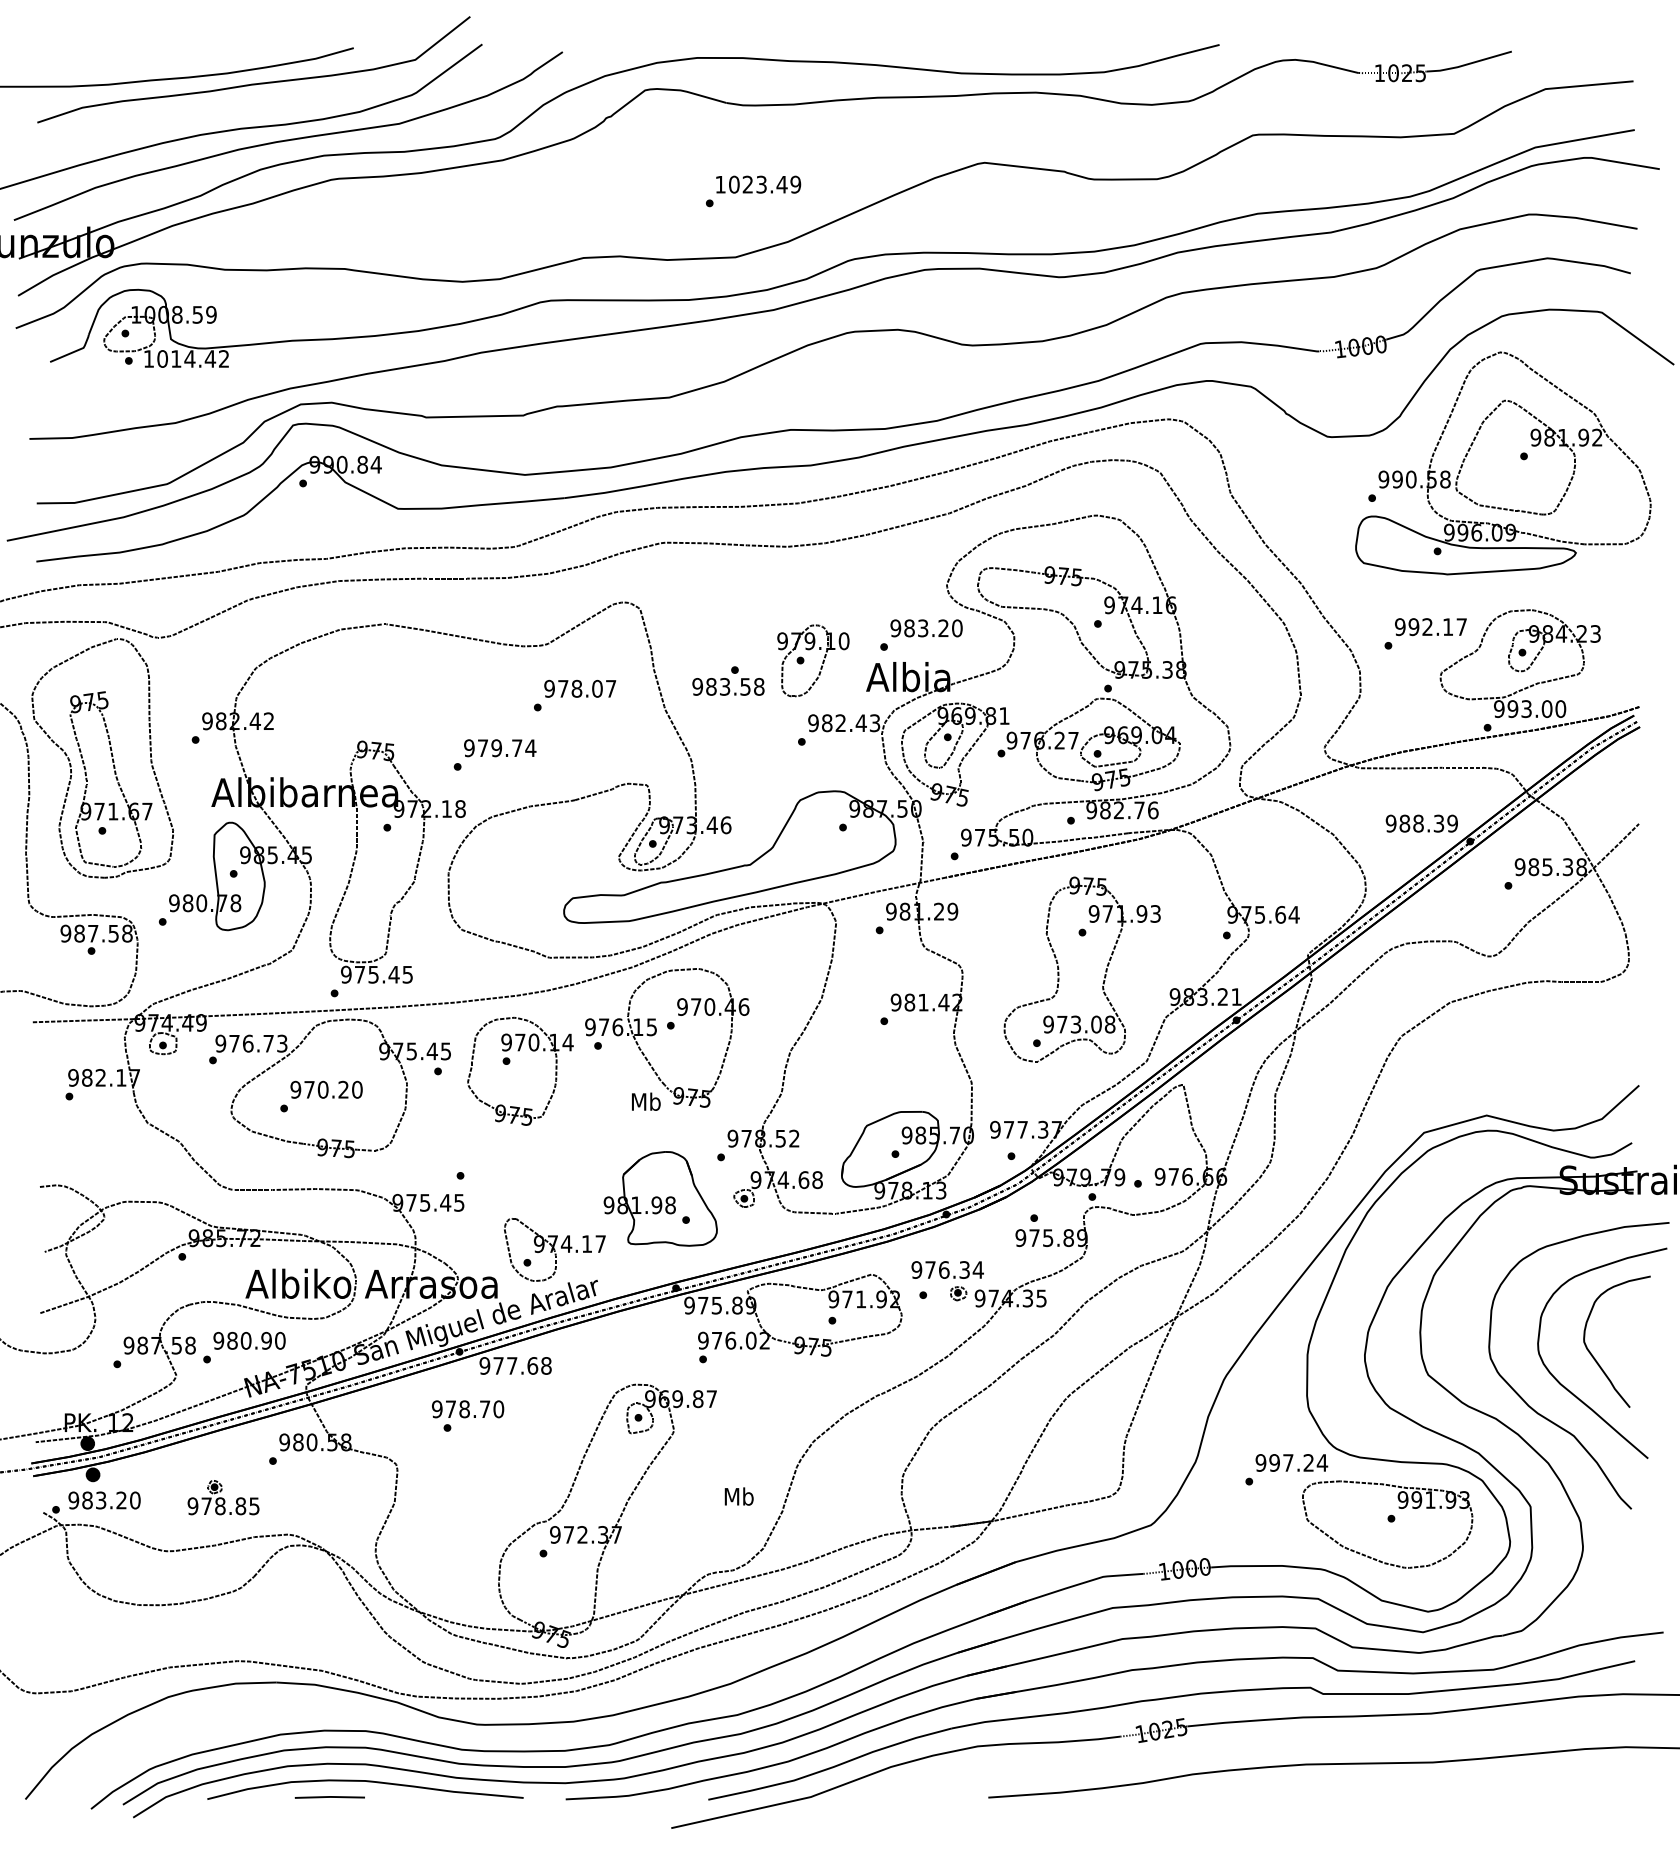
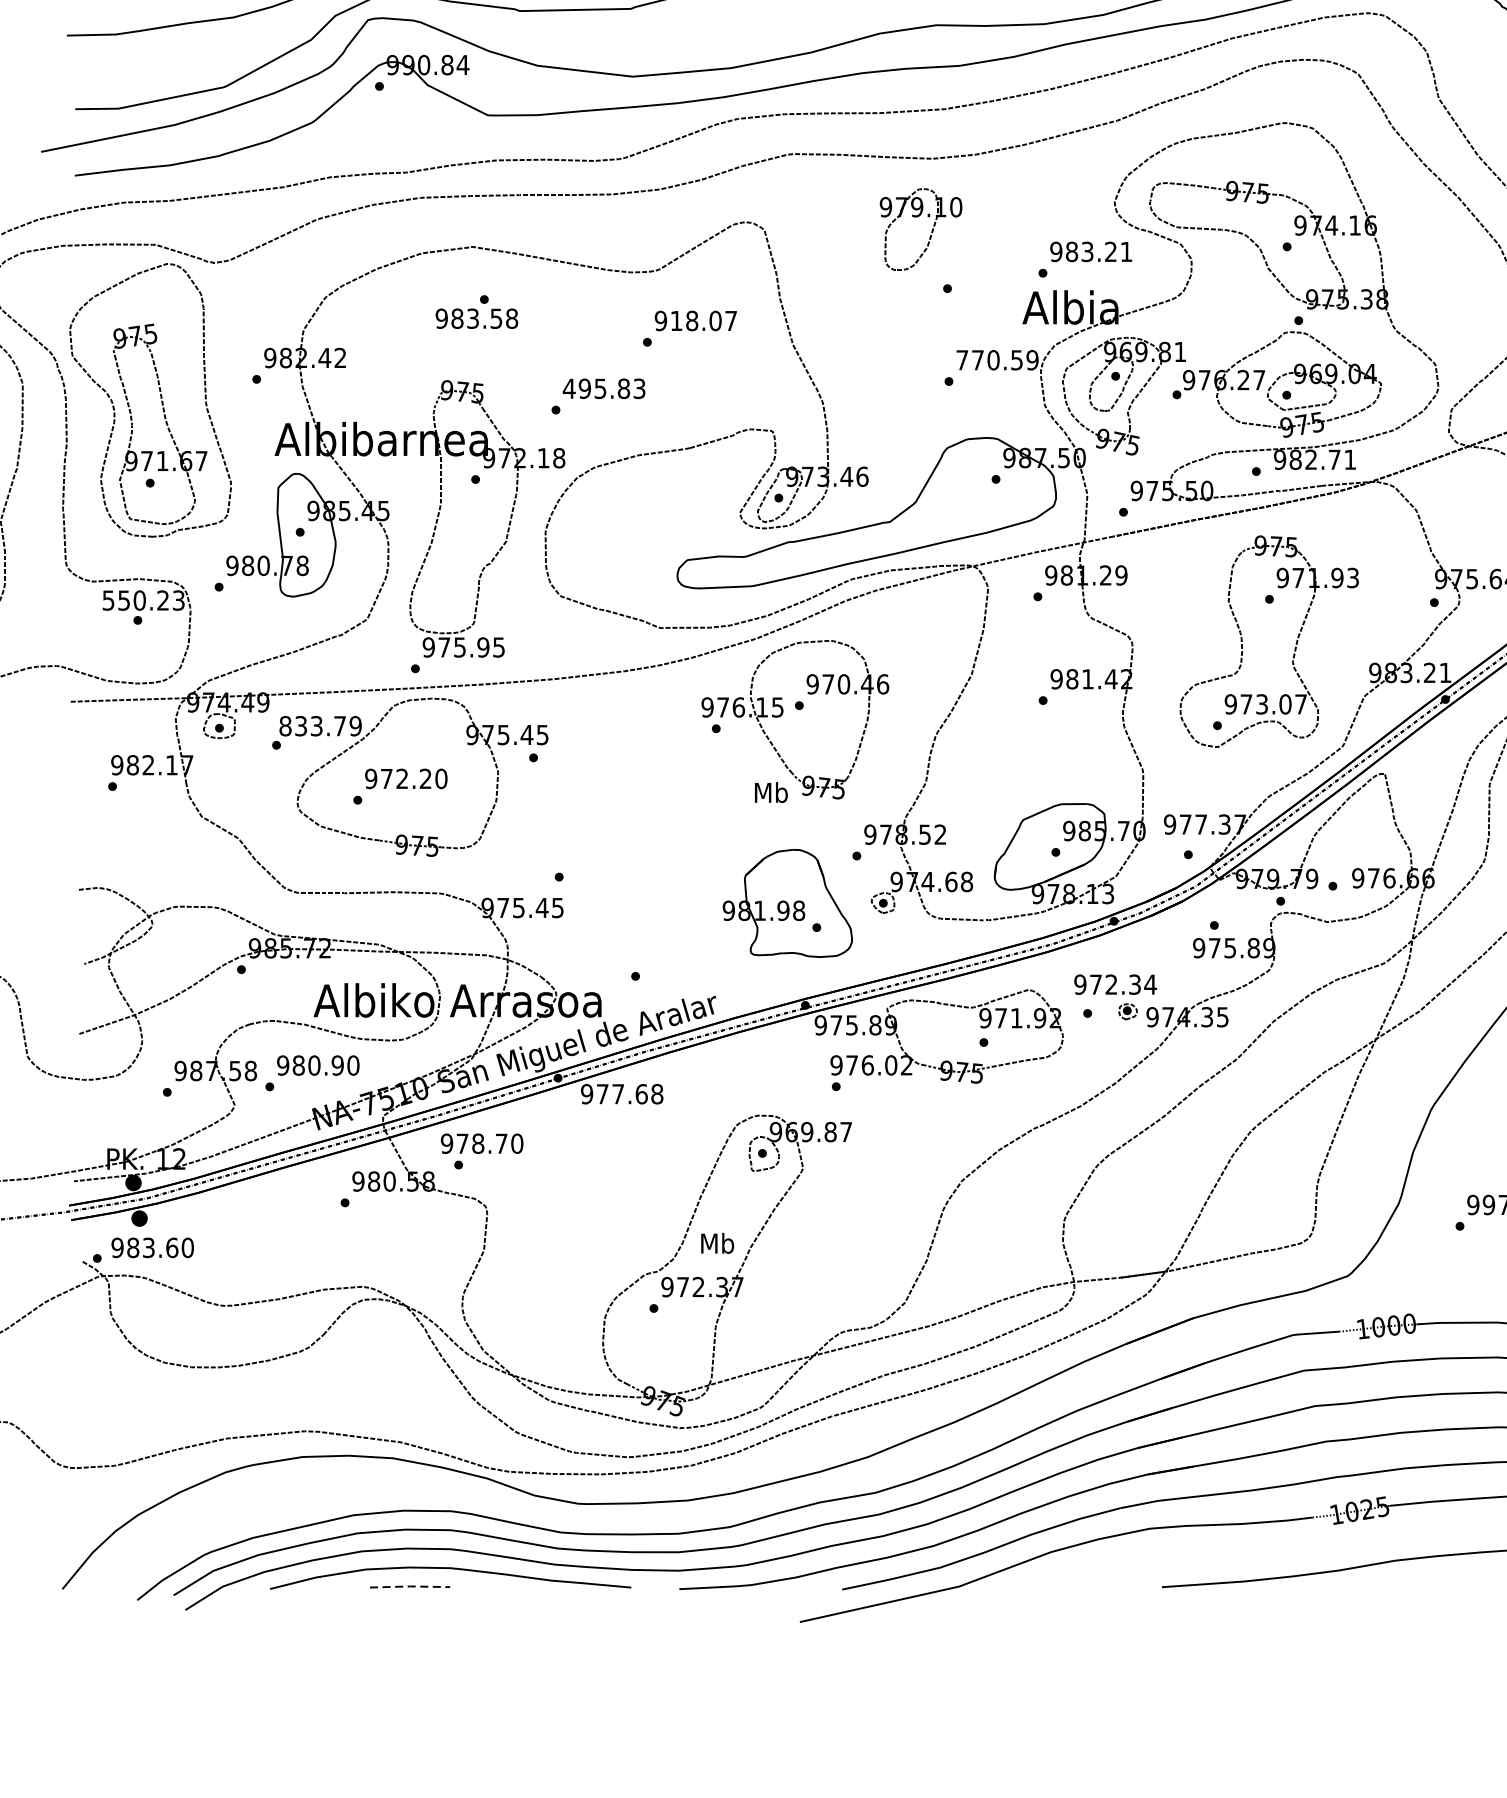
text: (957, 628) -> (1126, 252), 983.20 -> 983.21
part: (822, 661) -> (931, 230), moved
text: (728, 680) -> (476, 311), moved
text: (563, 688) -> (676, 320), 978.07 -> 918.07
text: (844, 723) -> (997, 360), 982.43 -> 770.59
text: (499, 748) -> (603, 389), 979.74 -> 495.83
text: (1153, 810) -> (1350, 459), 982.76 -> 982.71
text: (96, 933) -> (143, 600), 987.58 -> 550.23
text: (393, 974) -> (482, 647), 975.45 -> 975.95
text: (1109, 1024) -> (1300, 704), 973.08 -> 973.07
text: (251, 1043) -> (320, 725), 976.73 -> 833.79
part: (510, 1062) -> (616, 747), removed
text: (322, 1089) -> (401, 778), 970.20 -> 972.20
part: (554, 1249) -> (666, 961), removed
text: (944, 1269) -> (1111, 984), 976.34 -> 972.34
text: (468, 1415) -> (482, 1150), moved
text: (738, 1496) -> (716, 1243), moved
part: (223, 1497) -> (288, 1244), removed
text: (121, 1500) -> (172, 1247), 983.20 -> 983.60
line: (330, 1796) -> (410, 1585), solid -> dashed

